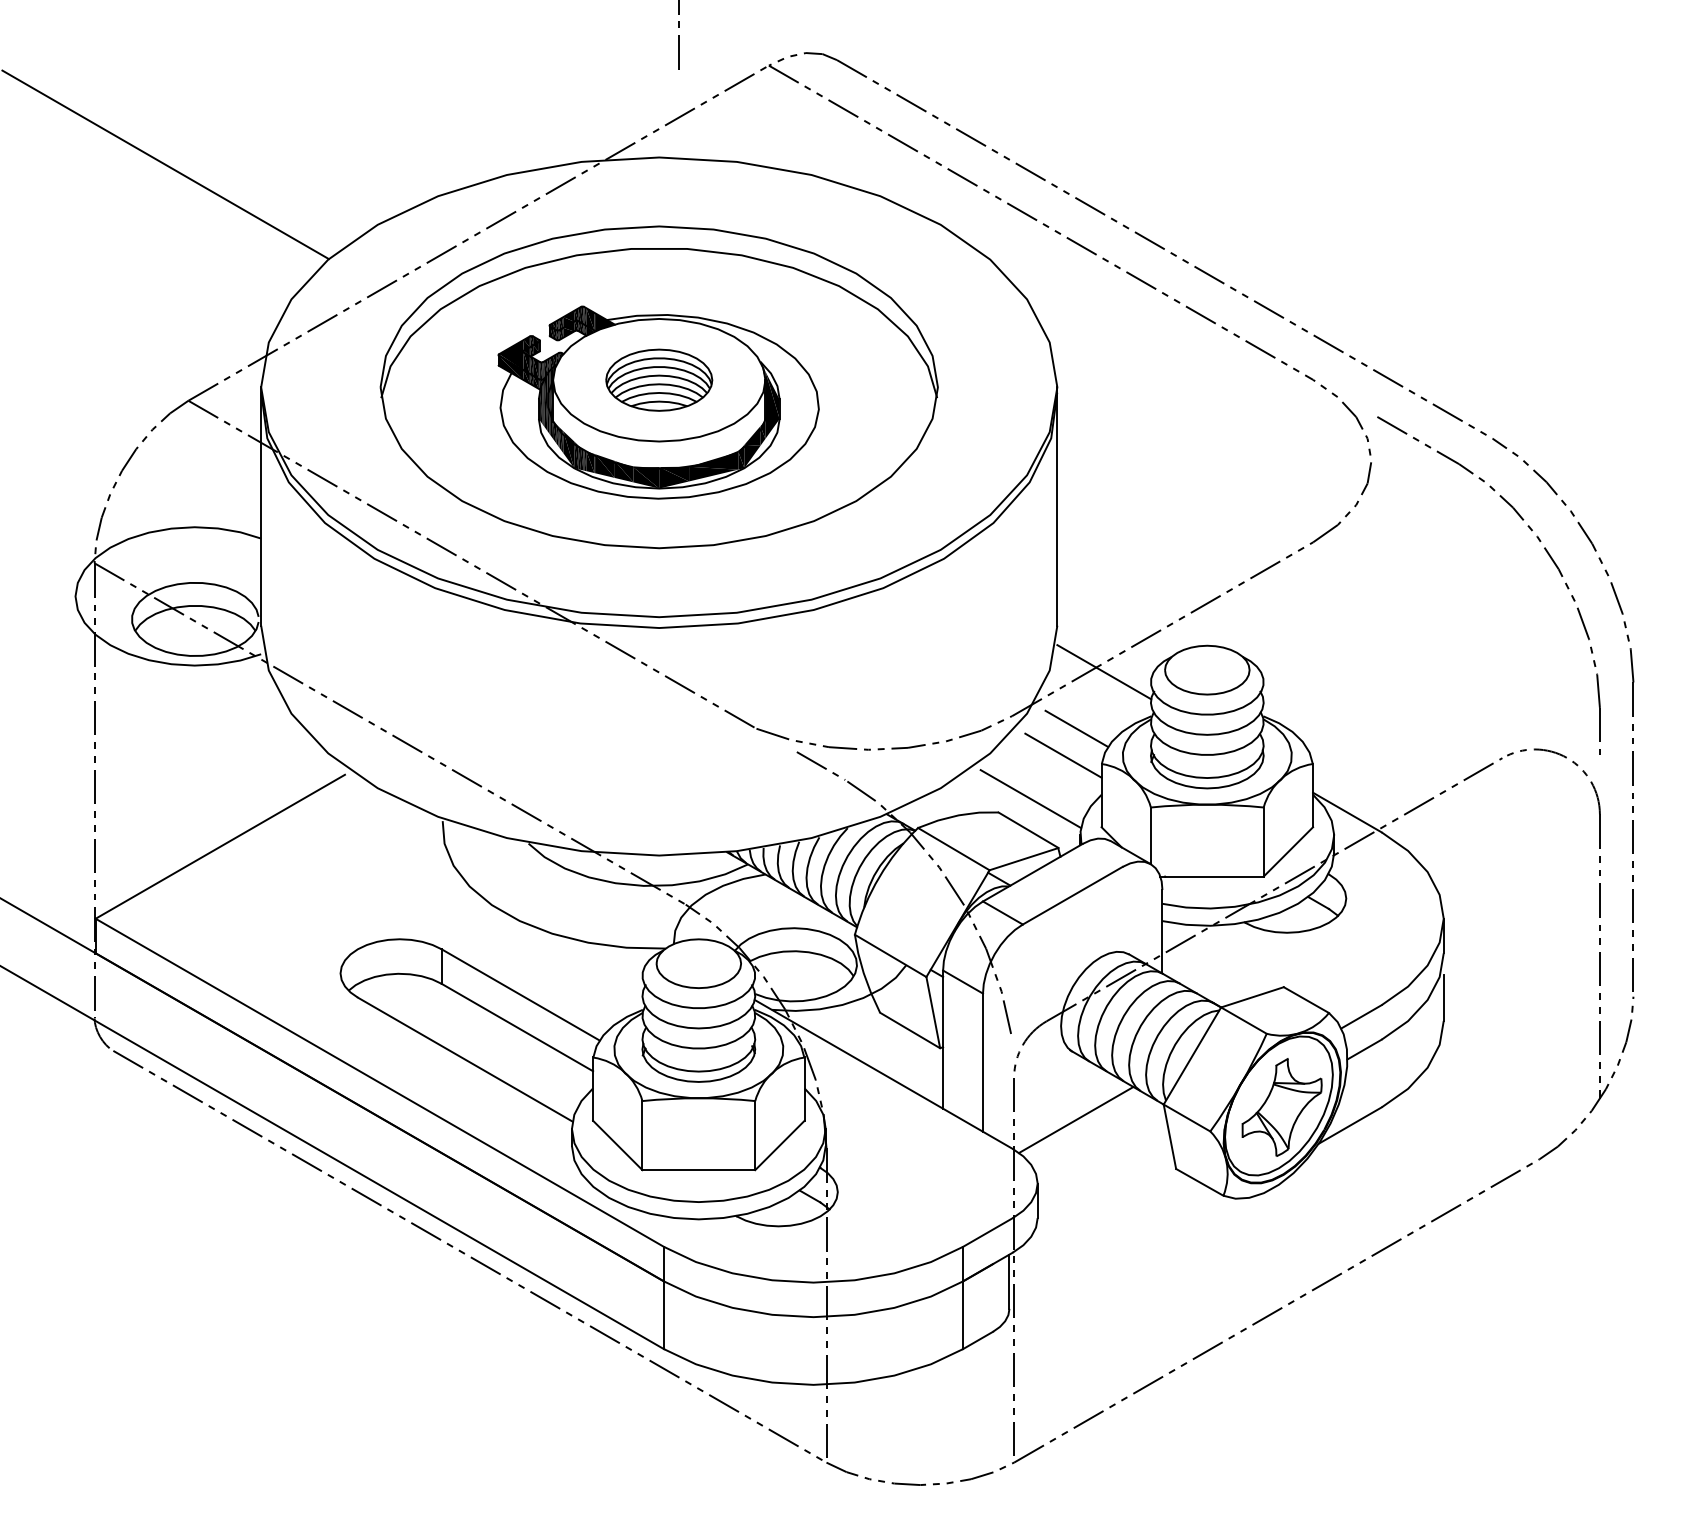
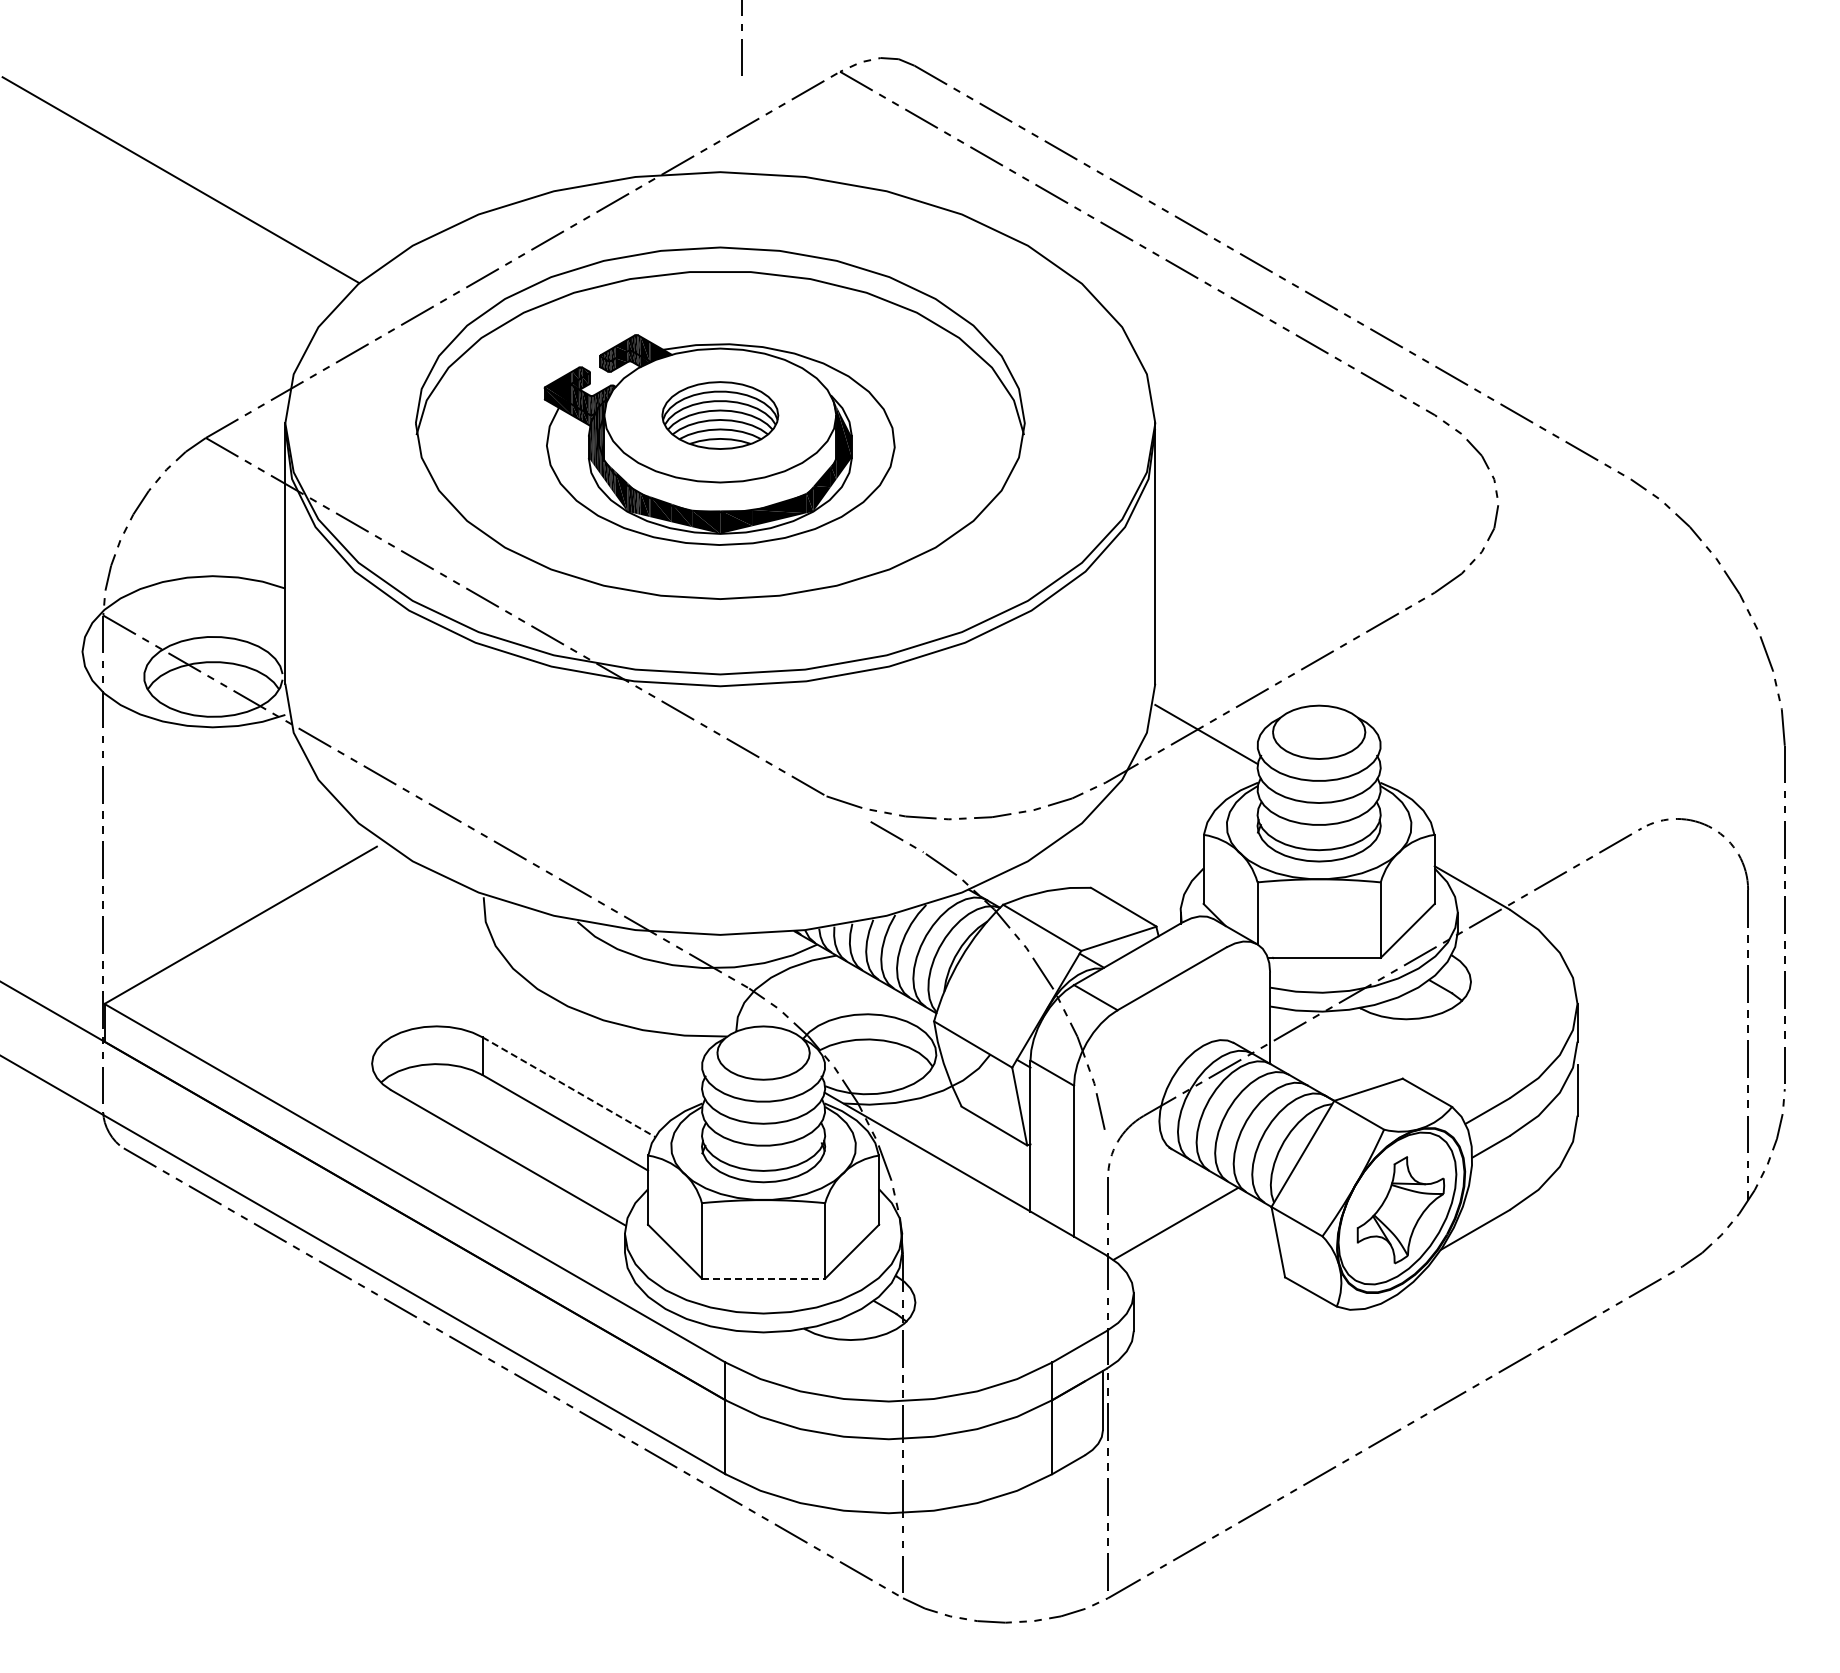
part: (1544, 549) -> (1687, 600), removed
line: (1076, 728) -> (1176, 796), removed
line: (1063, 755) -> (1161, 825), removed
line: (1030, 798) -> (1126, 872), removed
line: (520, 995) -> (568, 1087), solid -> dashed
line: (698, 1170) -> (763, 1278), solid -> dashed

